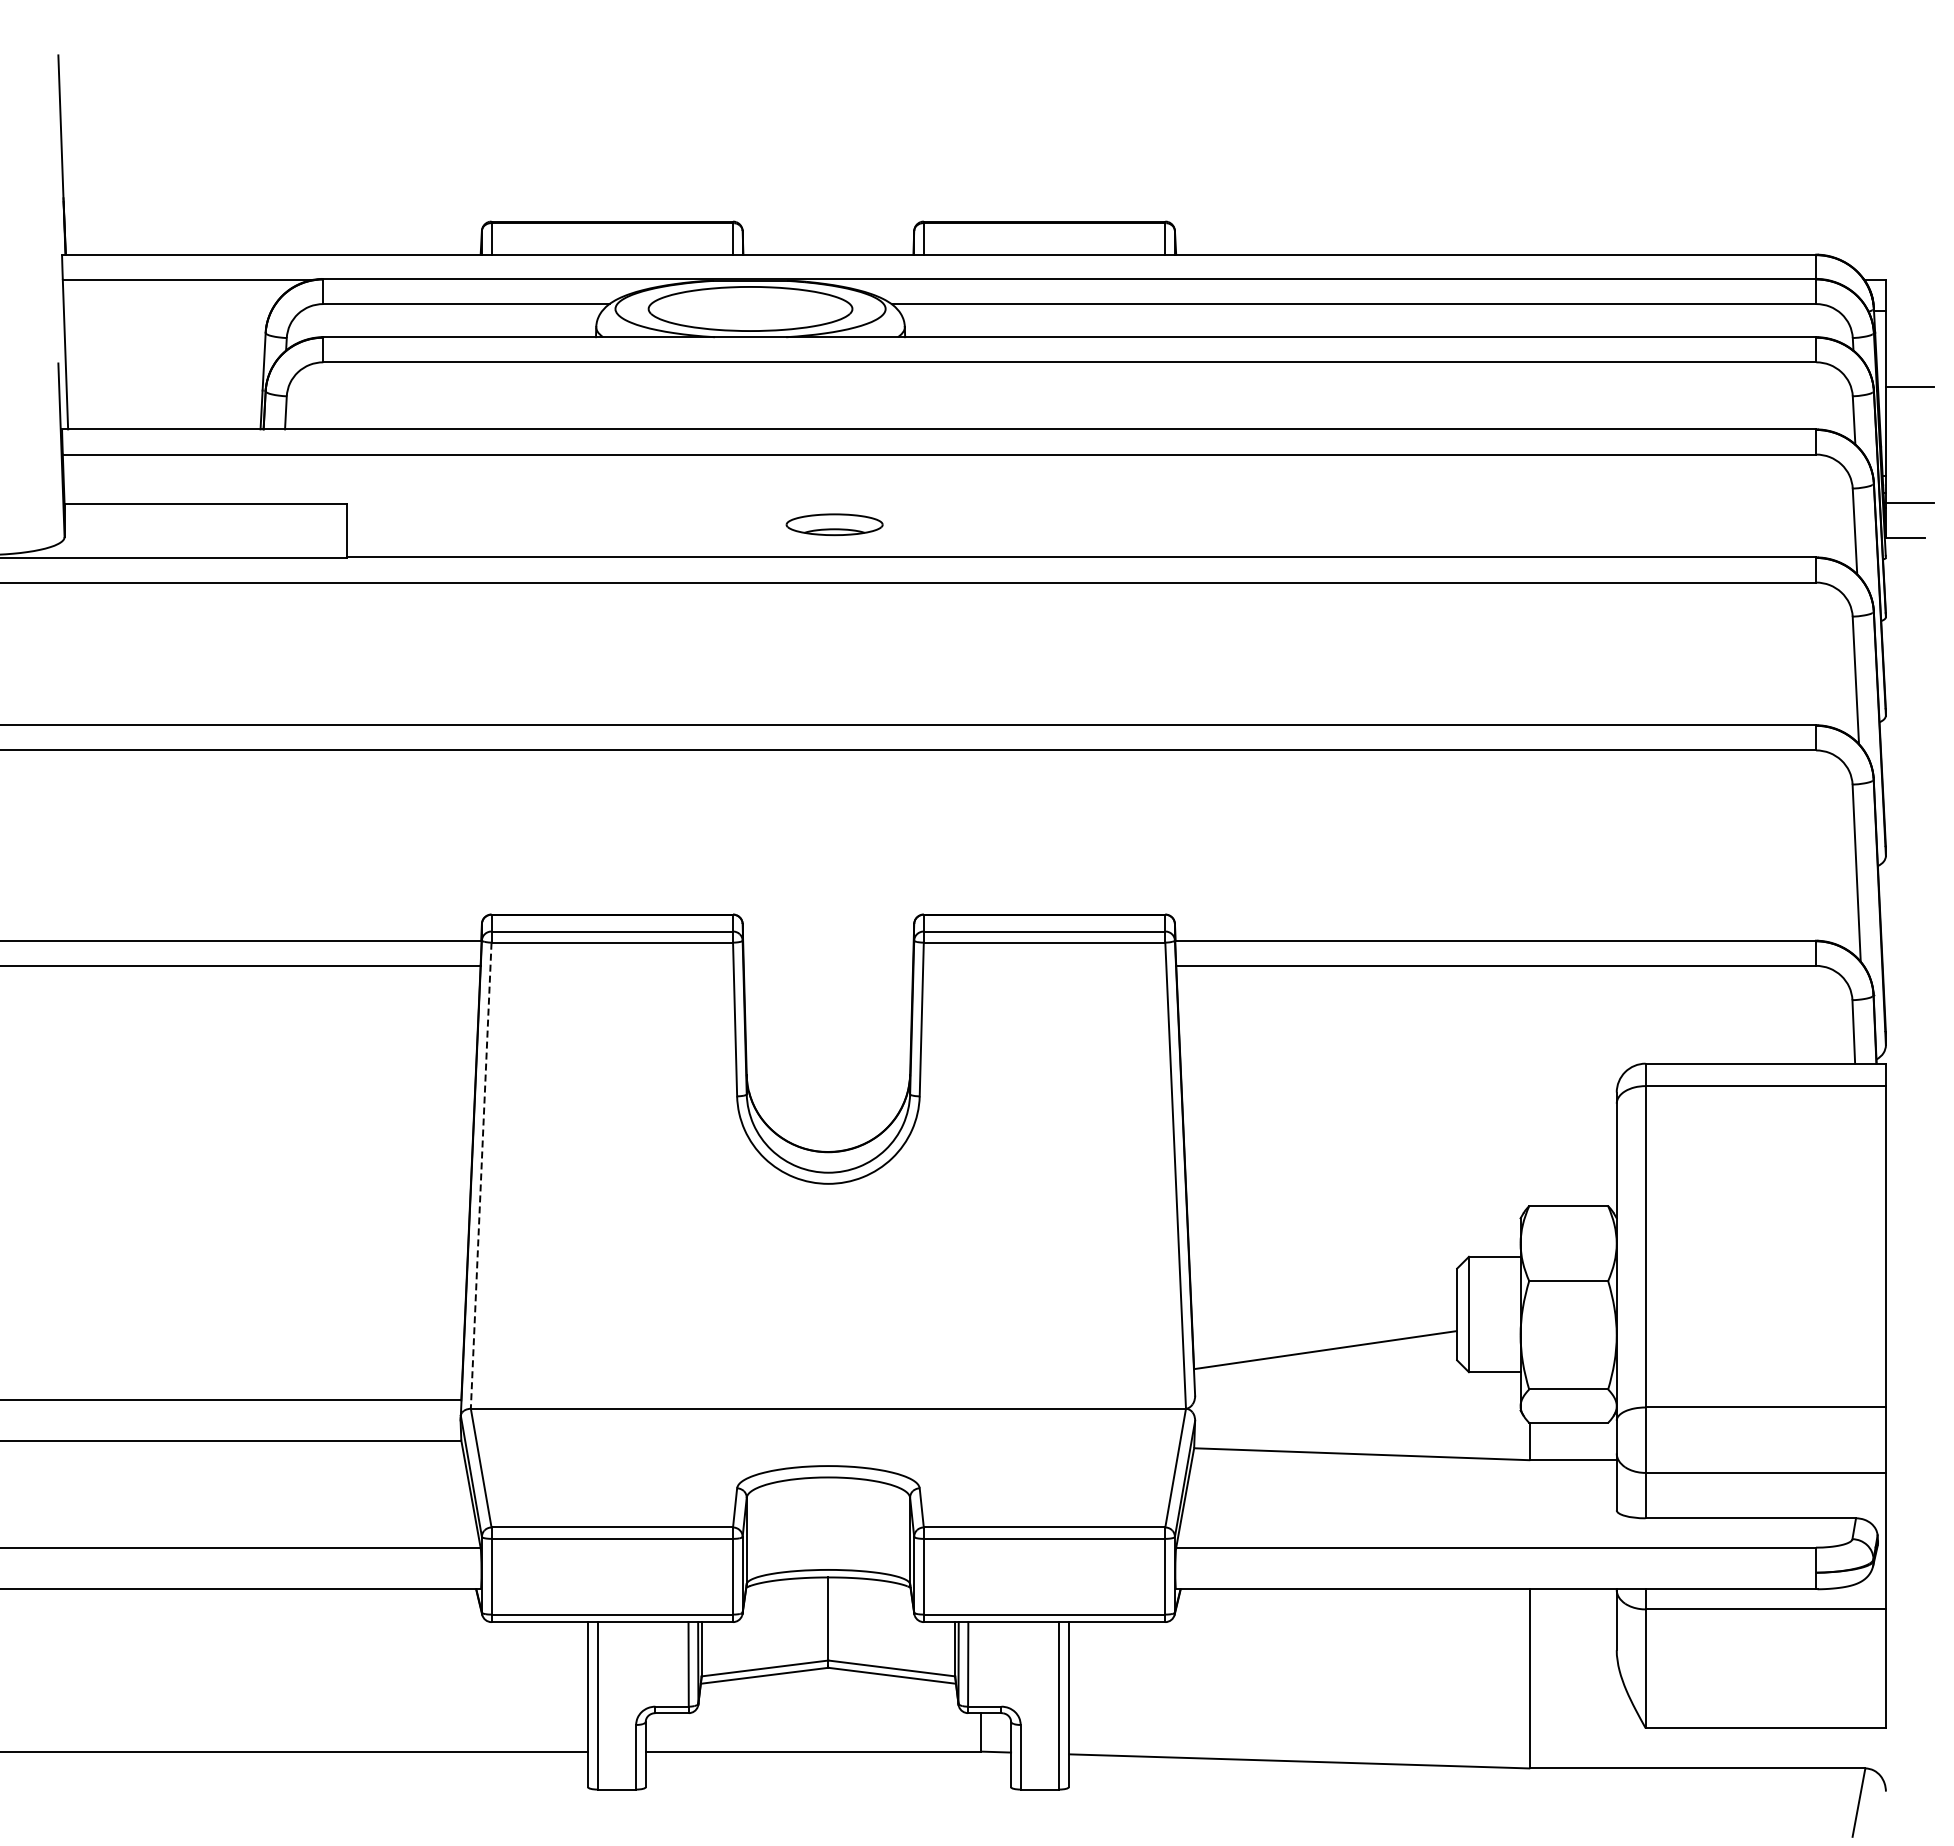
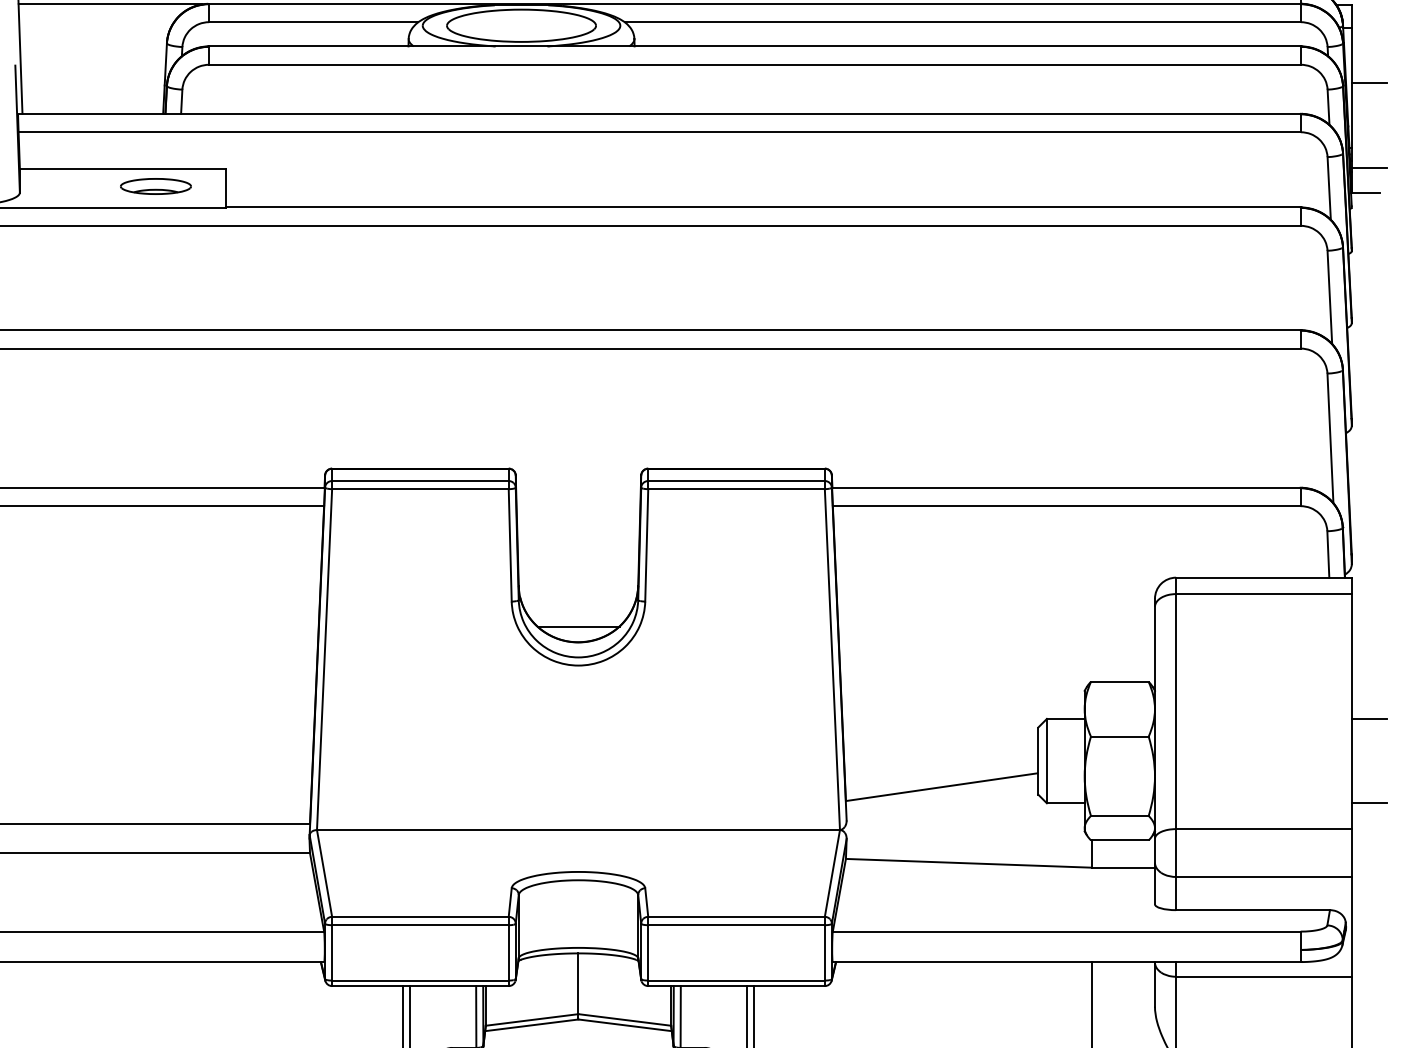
part: (834, 524) -> (155, 186), moved
line: (828, 1130) -> (578, 626), added
line: (481, 1176) -> (324, 660), dashed -> solid
line: (1909, 1256) -> (1369, 718), added
line: (1909, 1372) -> (1369, 803), added

